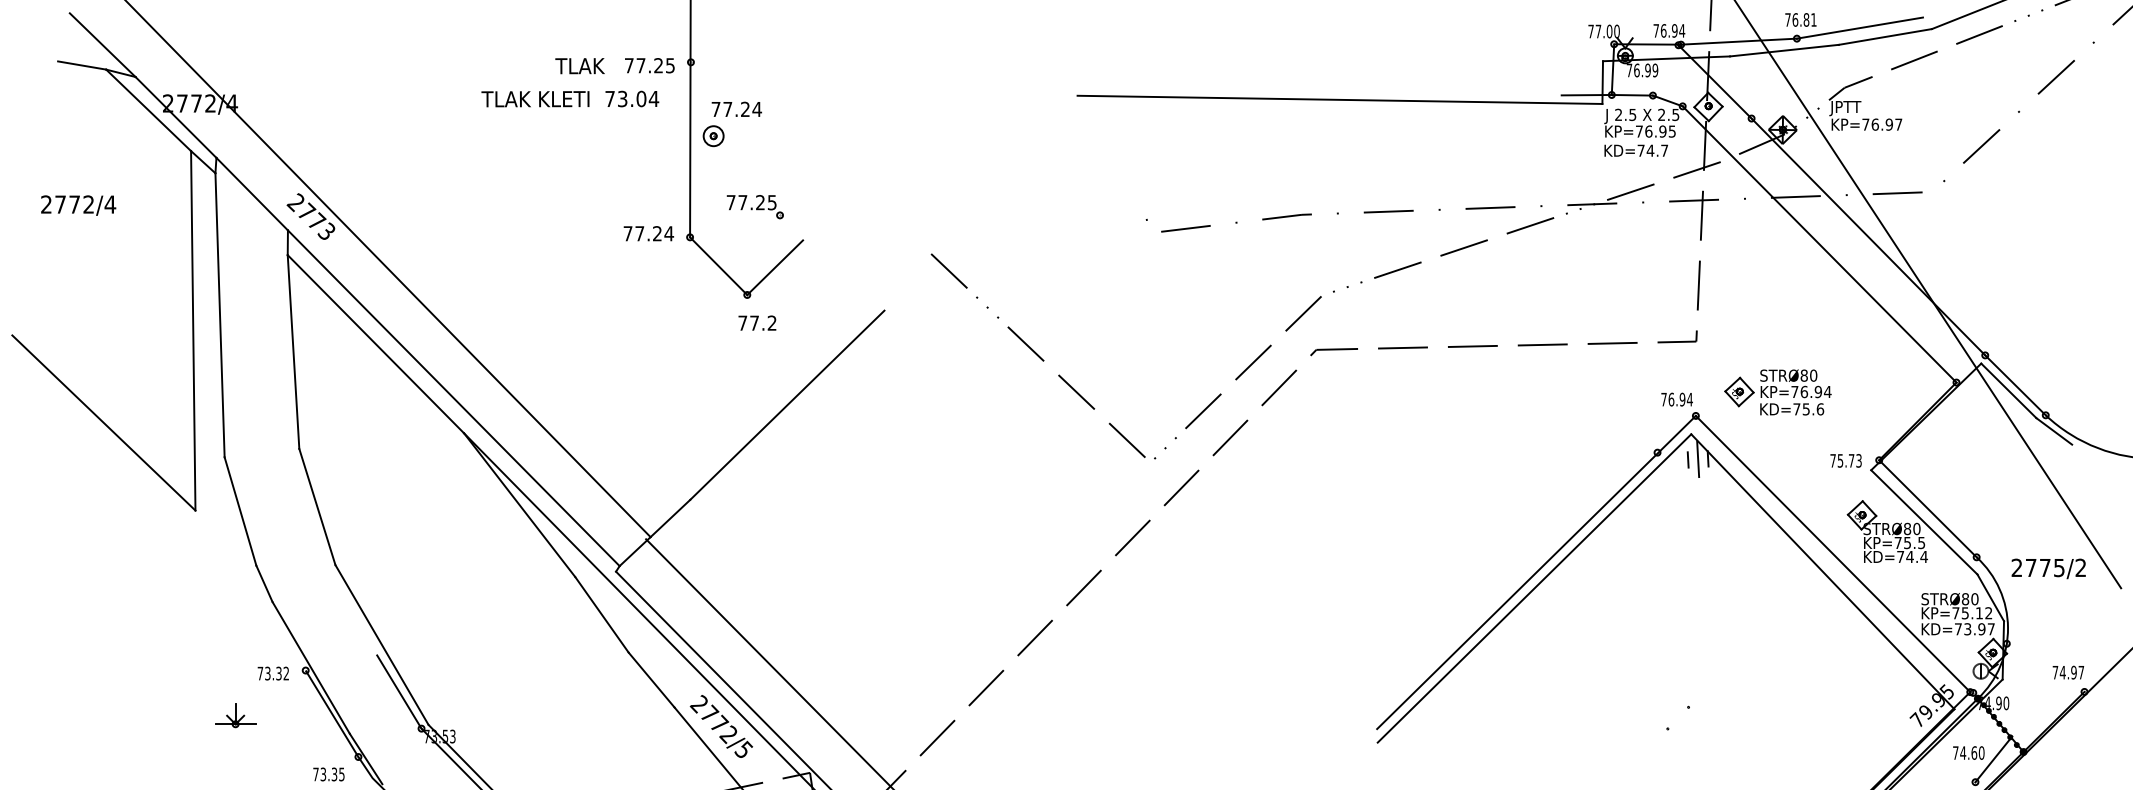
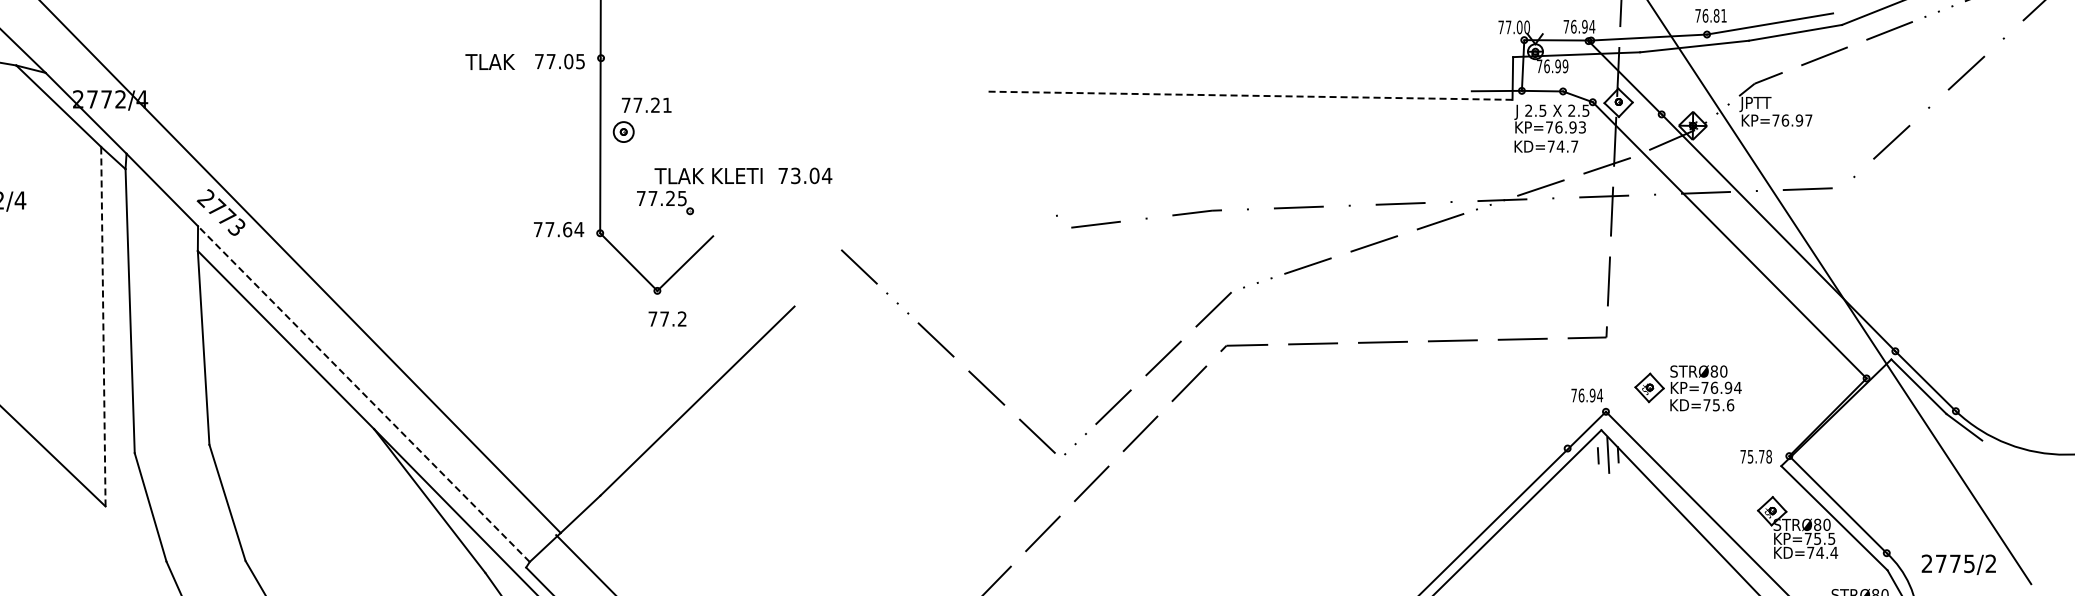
text: (658, 65) -> (568, 61), 77.25 -> 77.05
text: (570, 98) -> (743, 175), moved
line: (1339, 99) -> (1249, 95), solid -> dashed
text: (757, 109) -> (667, 105), 77.24 -> 77.21
text: (1672, 130) -> (1582, 126), KP=76.95 -> KP=76.93
text: (657, 233) -> (567, 229), 77.24 -> 77.64
line: (193, 330) -> (103, 326), solid -> dashed
line: (453, 398) -> (363, 394), solid -> dashed
text: (1858, 460) -> (1768, 456), 75.73 -> 75.78

